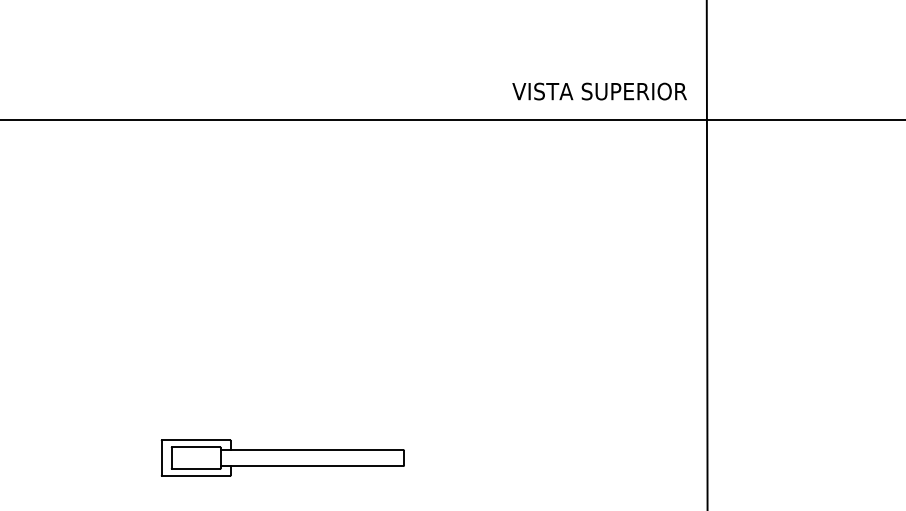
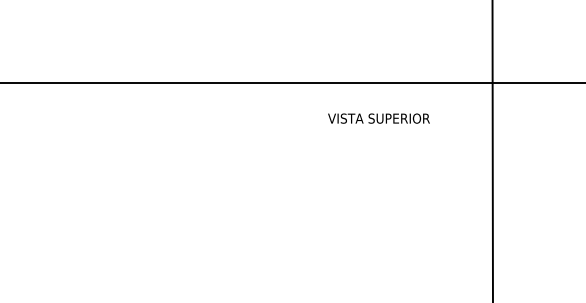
text: (598, 91) -> (378, 118), moved
part: (281, 457) -> (244, 280), removed

